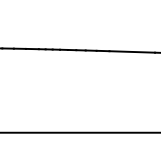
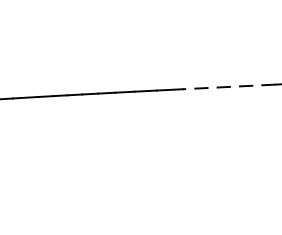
line: (132, 51) -> (229, 85), solid -> dashed

